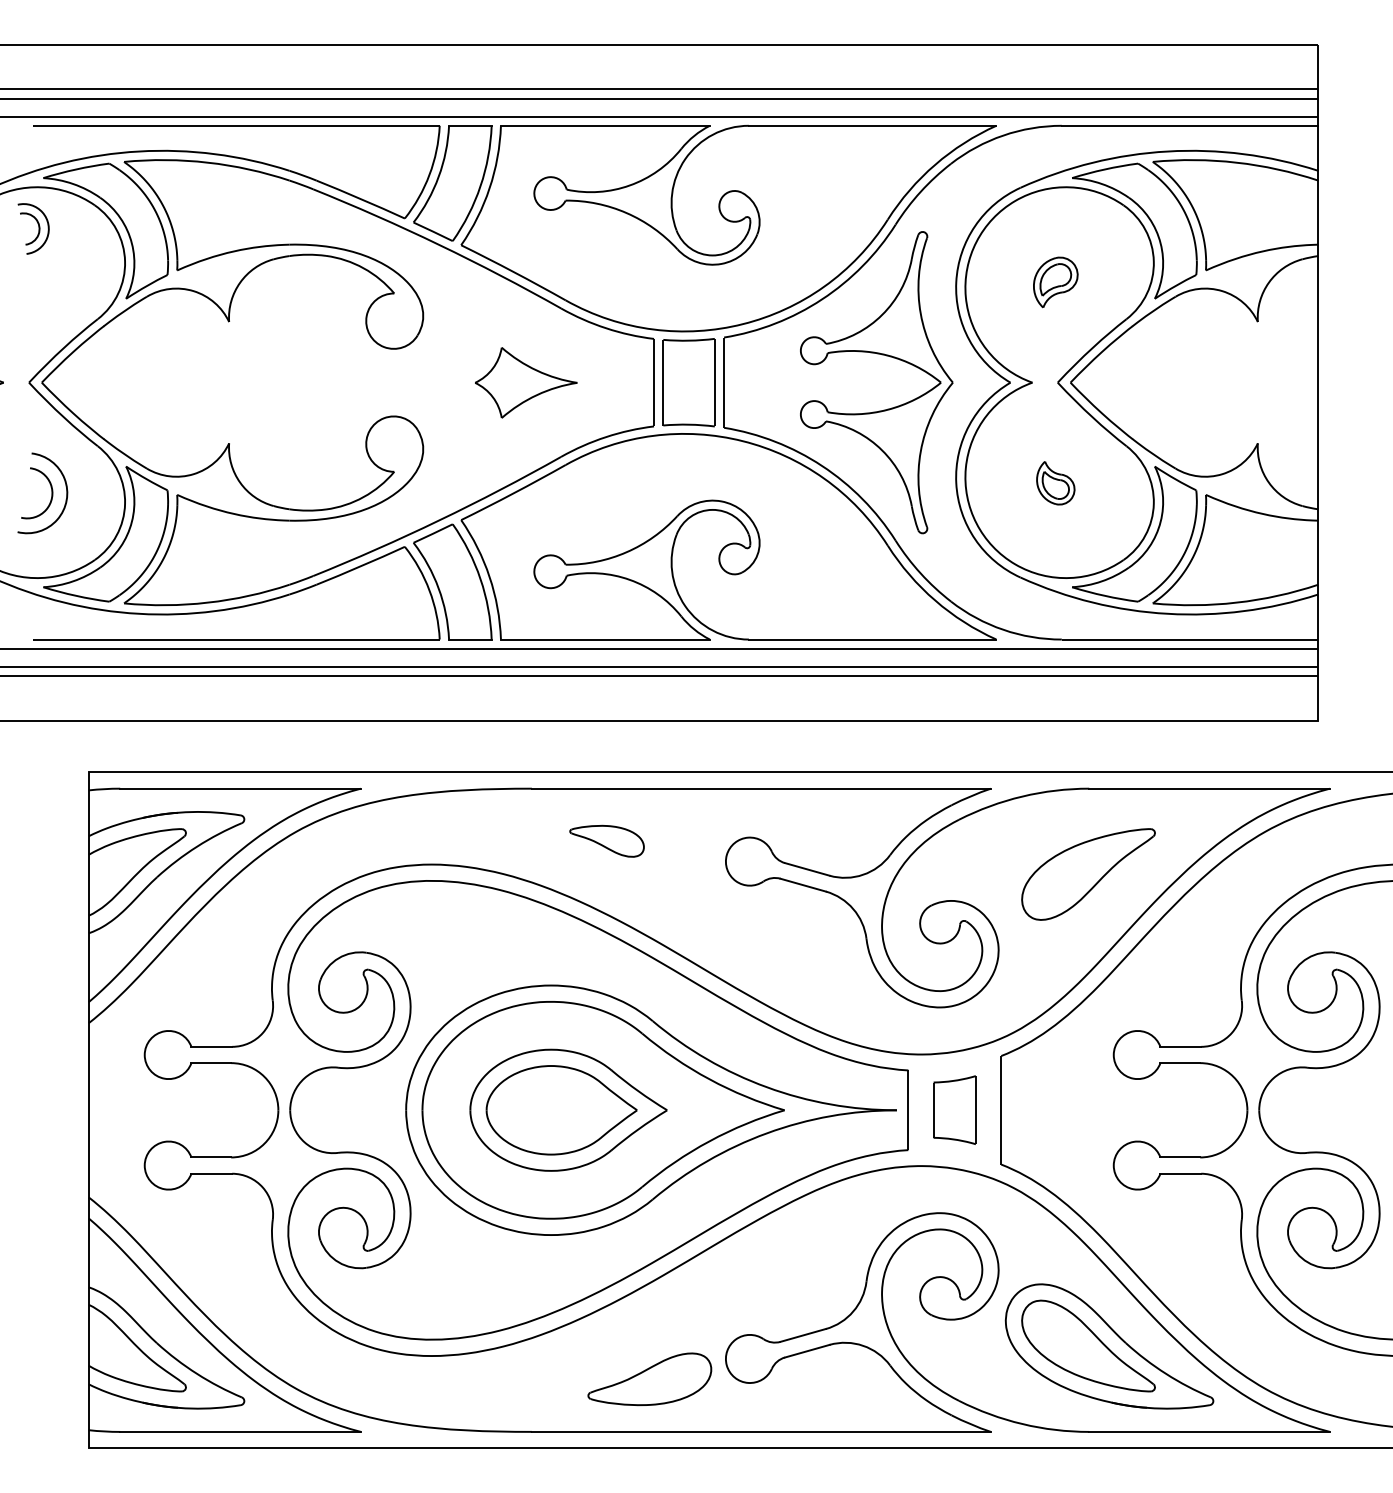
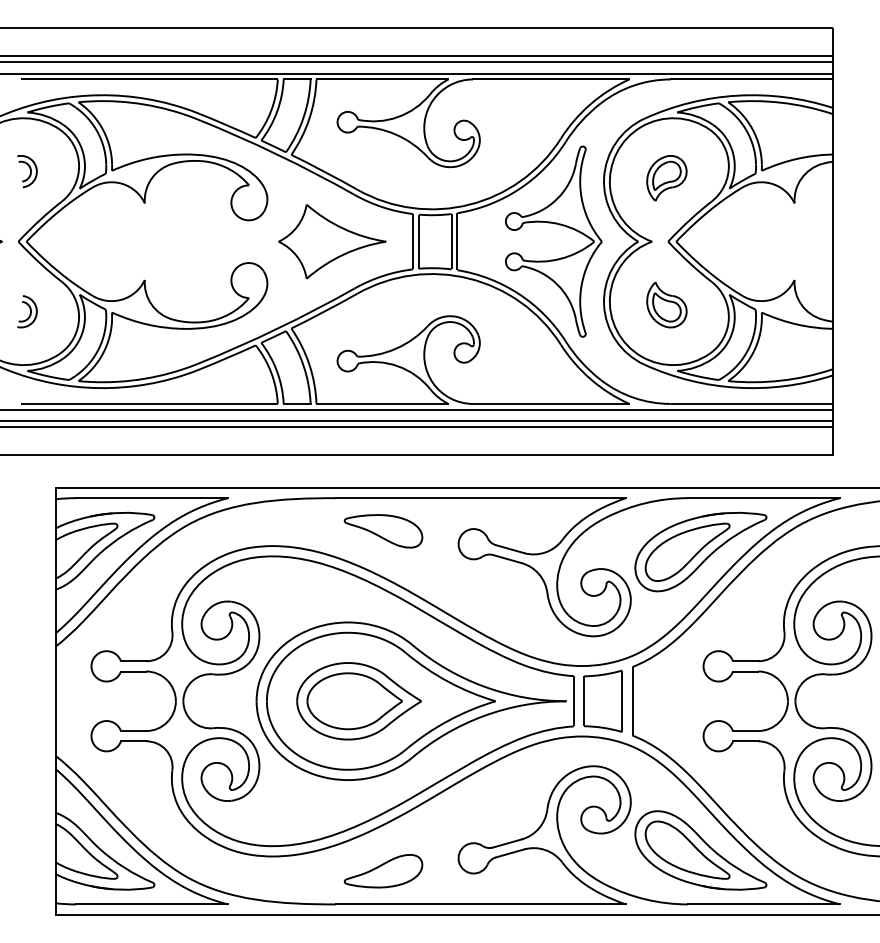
part: (33, 228) -> (27, 171), moved
part: (1055, 282) -> (666, 178), size x1.43
part: (526, 382) -> (332, 241), size x1.67
part: (1055, 483) -> (666, 305), size x1.67
part: (43, 493) -> (27, 311), size x0.62
part: (607, 841) -> (383, 531), size x1.67
part: (1108, 873) -> (700, 551), added
part: (953, 1109) -> (602, 700), size x1.43
part: (649, 1379) -> (383, 871), moved

